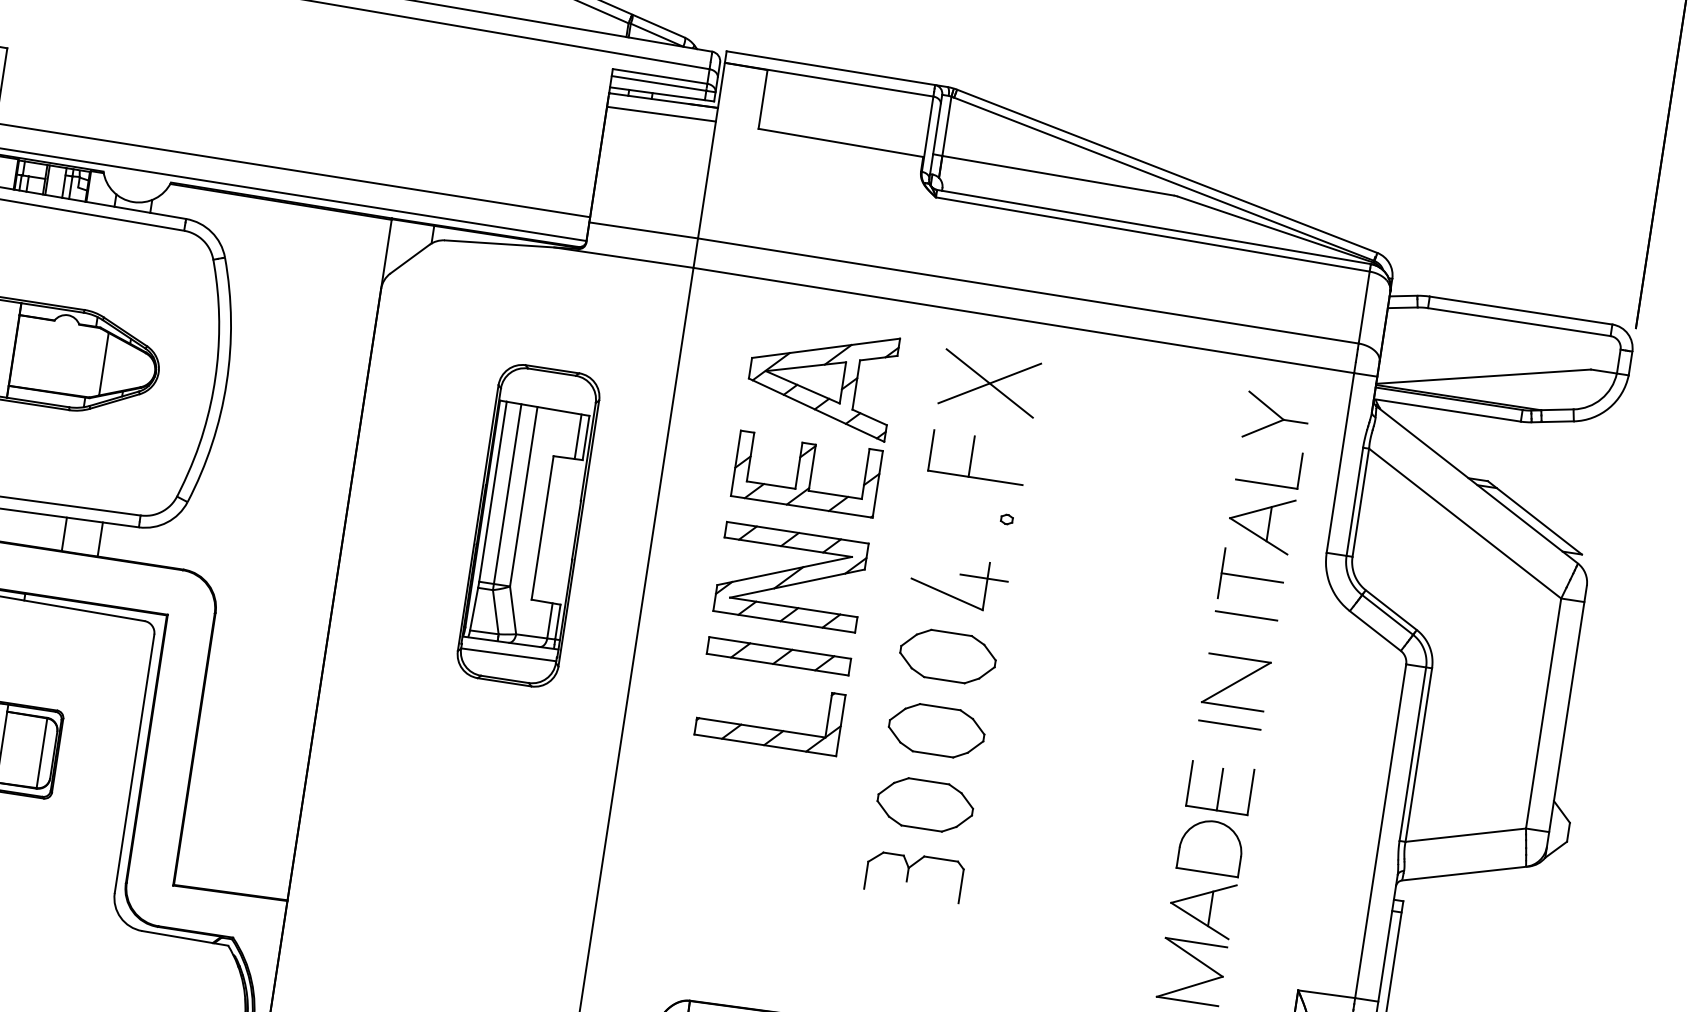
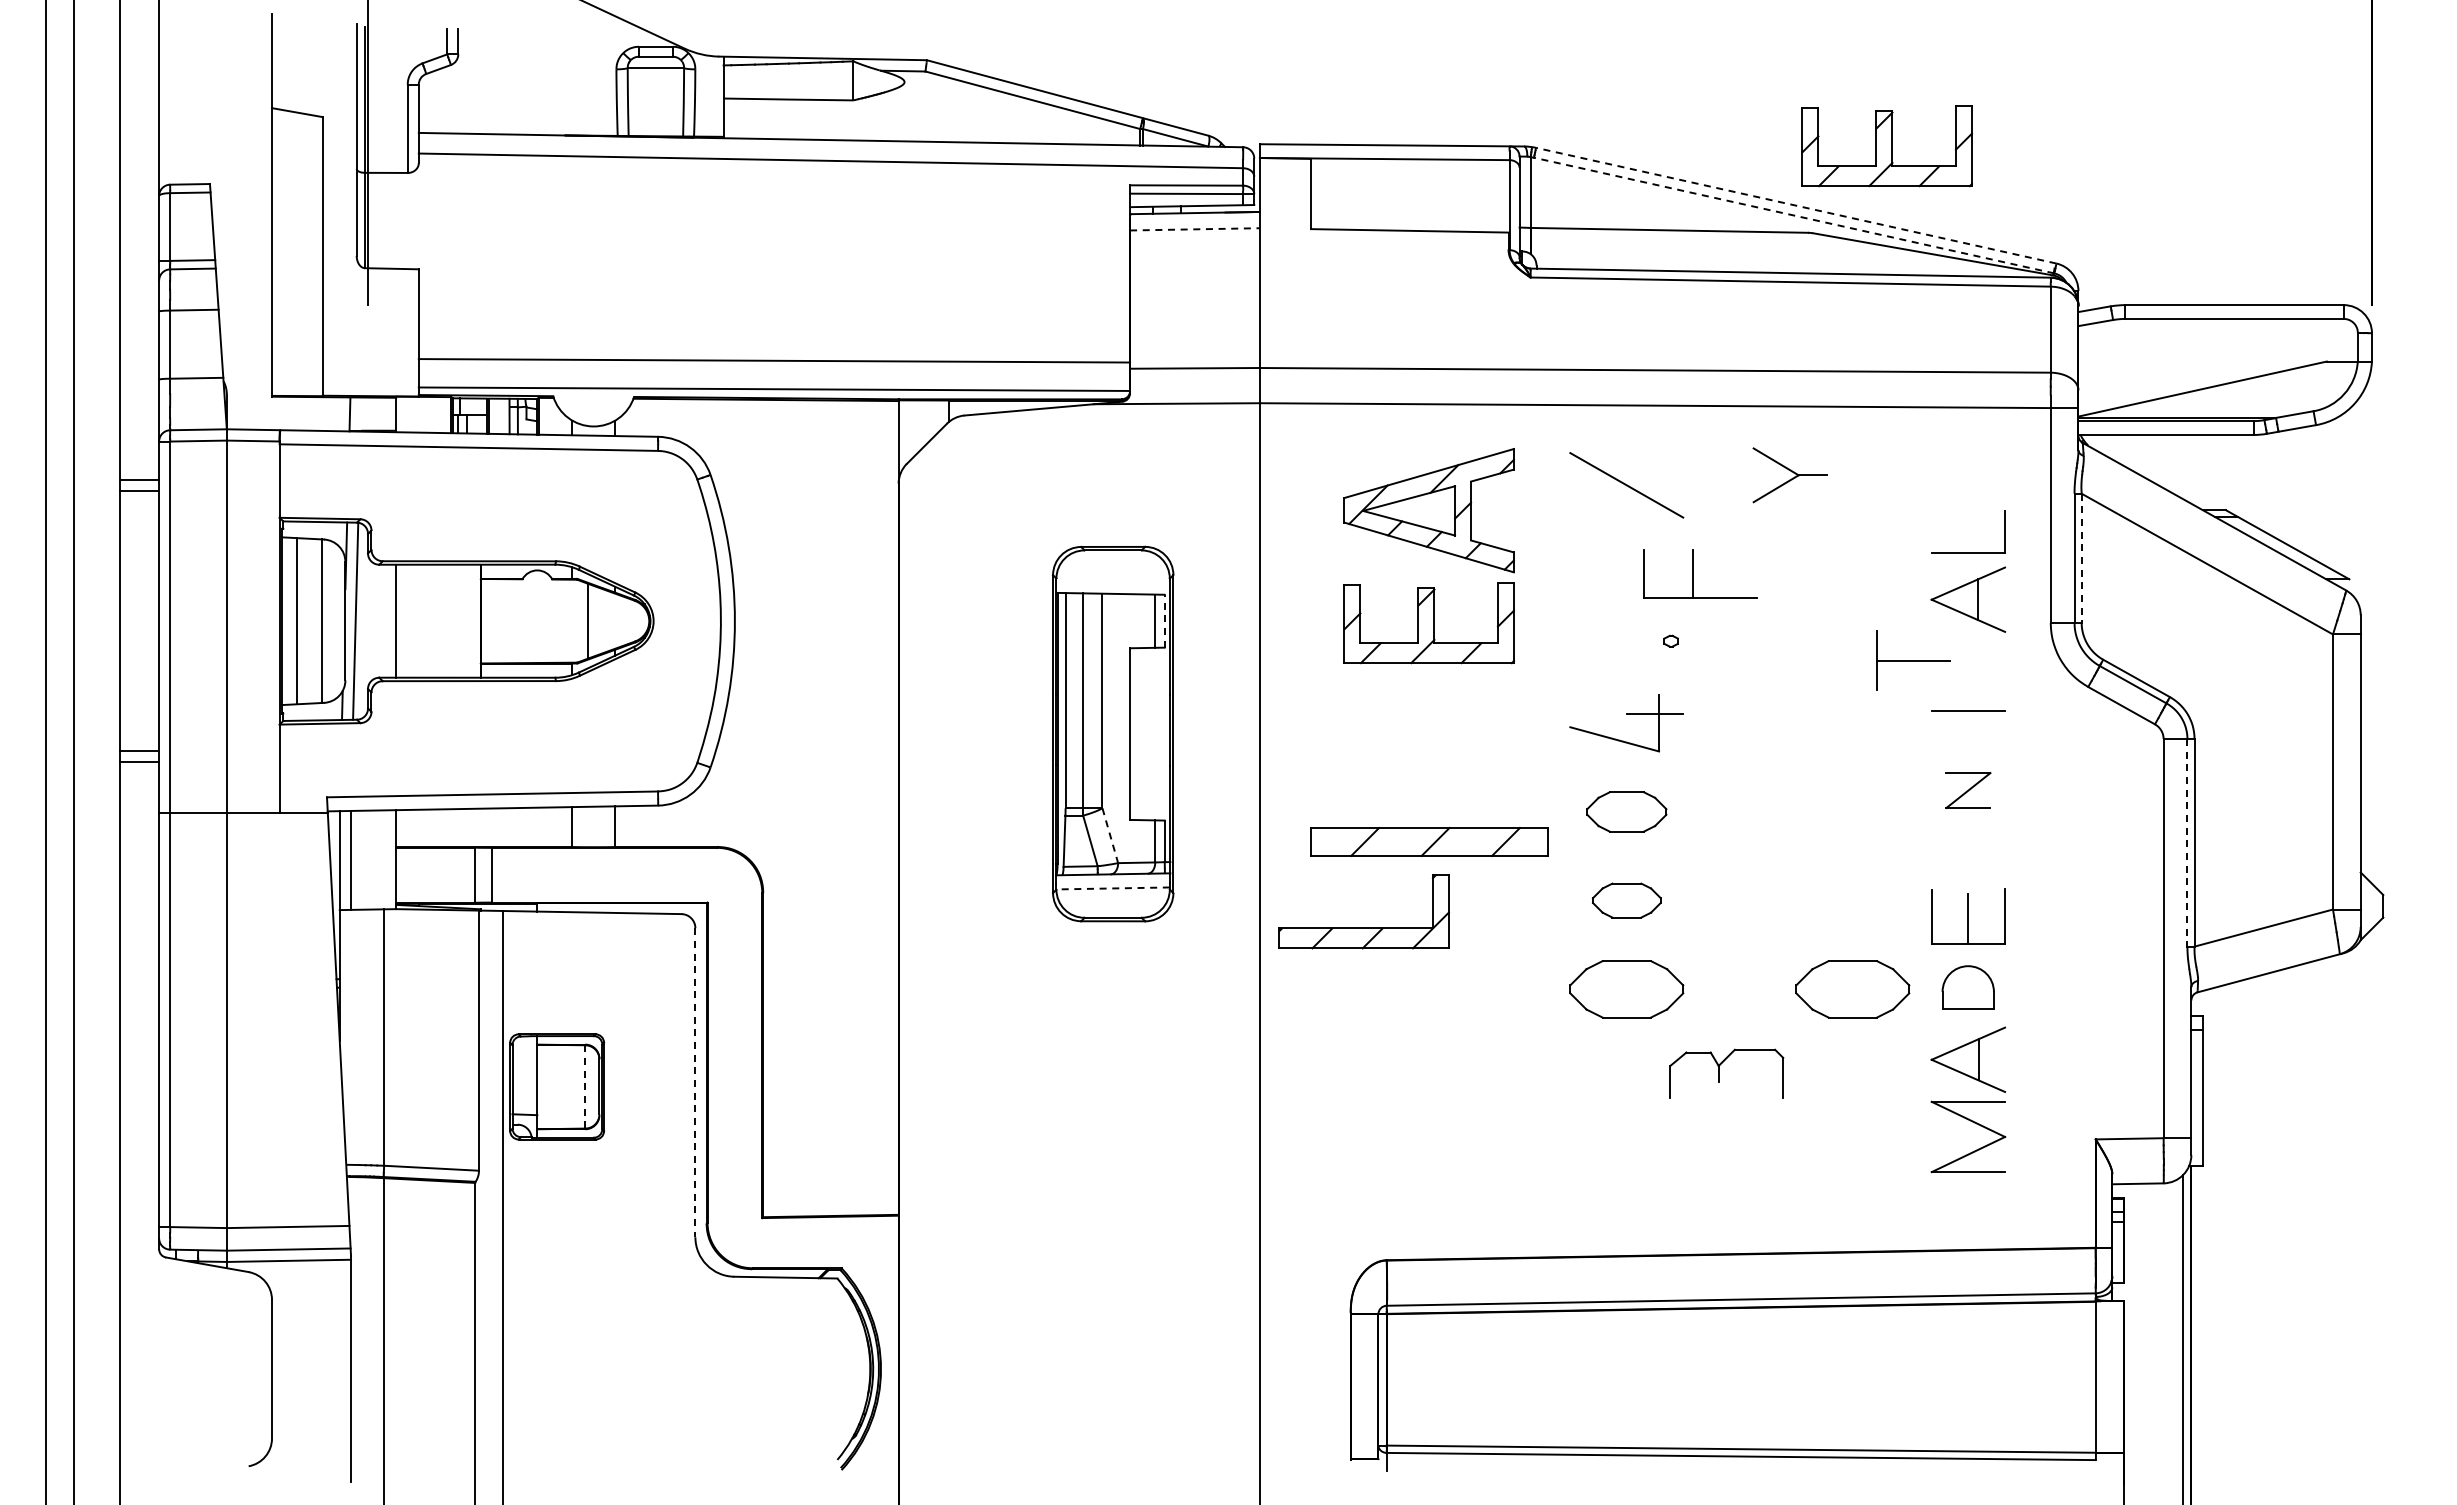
line: (661, 114) -> (1194, 229), solid -> dashed
part: (1250, 133) -> (1886, 146), added
line: (1167, 171) -> (1796, 205), solid -> dashed
line: (1163, 179) -> (1793, 215), solid -> dashed
line: (989, 383) -> (1626, 485), removed
part: (1275, 418) -> (1789, 475), moved
line: (585, 437) -> (1164, 620), solid -> dashed
part: (972, 456) -> (1693, 573), moved
line: (1360, 502) -> (2081, 558), solid -> dashed
part: (790, 577) -> (1428, 747), removed
part: (1252, 577) -> (1913, 660), moved
line: (513, 610) -> (1110, 835), solid -> dashed
line: (509, 654) -> (1113, 888), solid -> dashed
part: (778, 655) -> (1428, 841), size x1.4
part: (947, 656) -> (1626, 811), size x0.7
part: (1236, 682) -> (1968, 790), size x0.6
line: (1229, 725) -> (1968, 841), removed
part: (767, 727) -> (1363, 927), moved
part: (936, 730) -> (1626, 900), size x0.6
line: (42, 752) -> (585, 1086), solid -> dashed
line: (1412, 753) -> (2187, 842), solid -> dashed
line: (134, 763) -> (695, 1082), solid -> dashed
part: (1114, 833) -> (1852, 989), added
part: (1210, 846) -> (1967, 987), size x0.7
part: (908, 874) -> (1719, 1073), moved

